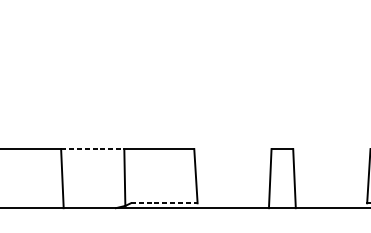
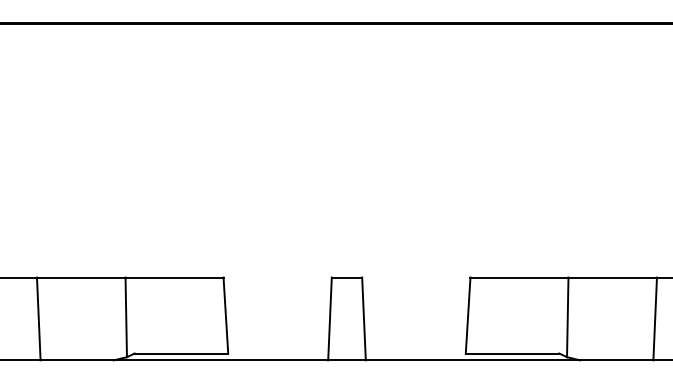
line: (92, 149) -> (81, 277), dashed -> solid
line: (164, 203) -> (181, 353), dashed -> solid

